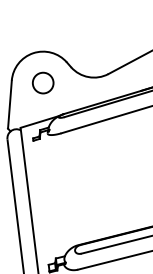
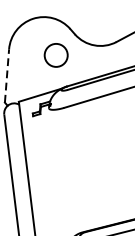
circle: (43, 82) -> (56, 54), moved
line: (9, 104) -> (6, 75), solid -> dashed

